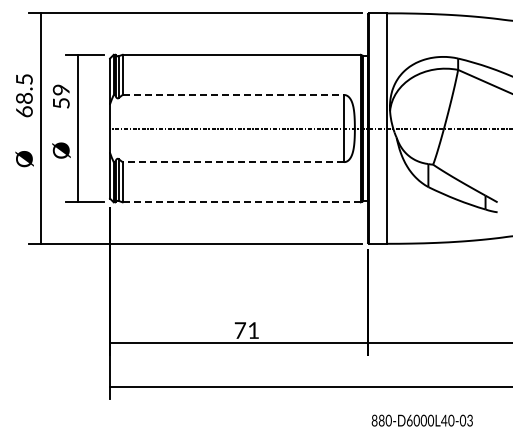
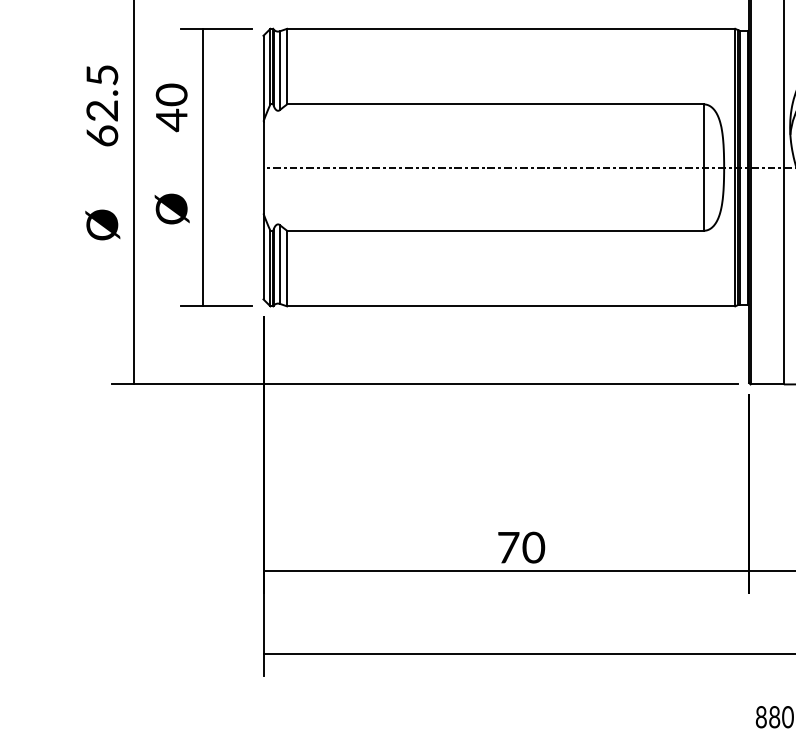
line: (233, 95) -> (495, 105), dashed -> solid
text: (61, 96) -> (172, 107), 59 -> 40
text: (24, 97) -> (102, 109), 68.5 -> 62.5
line: (233, 162) -> (495, 231), dashed -> solid
line: (242, 202) -> (512, 306), dashed -> solid
text: (253, 330) -> (533, 547), 71 -> 70

